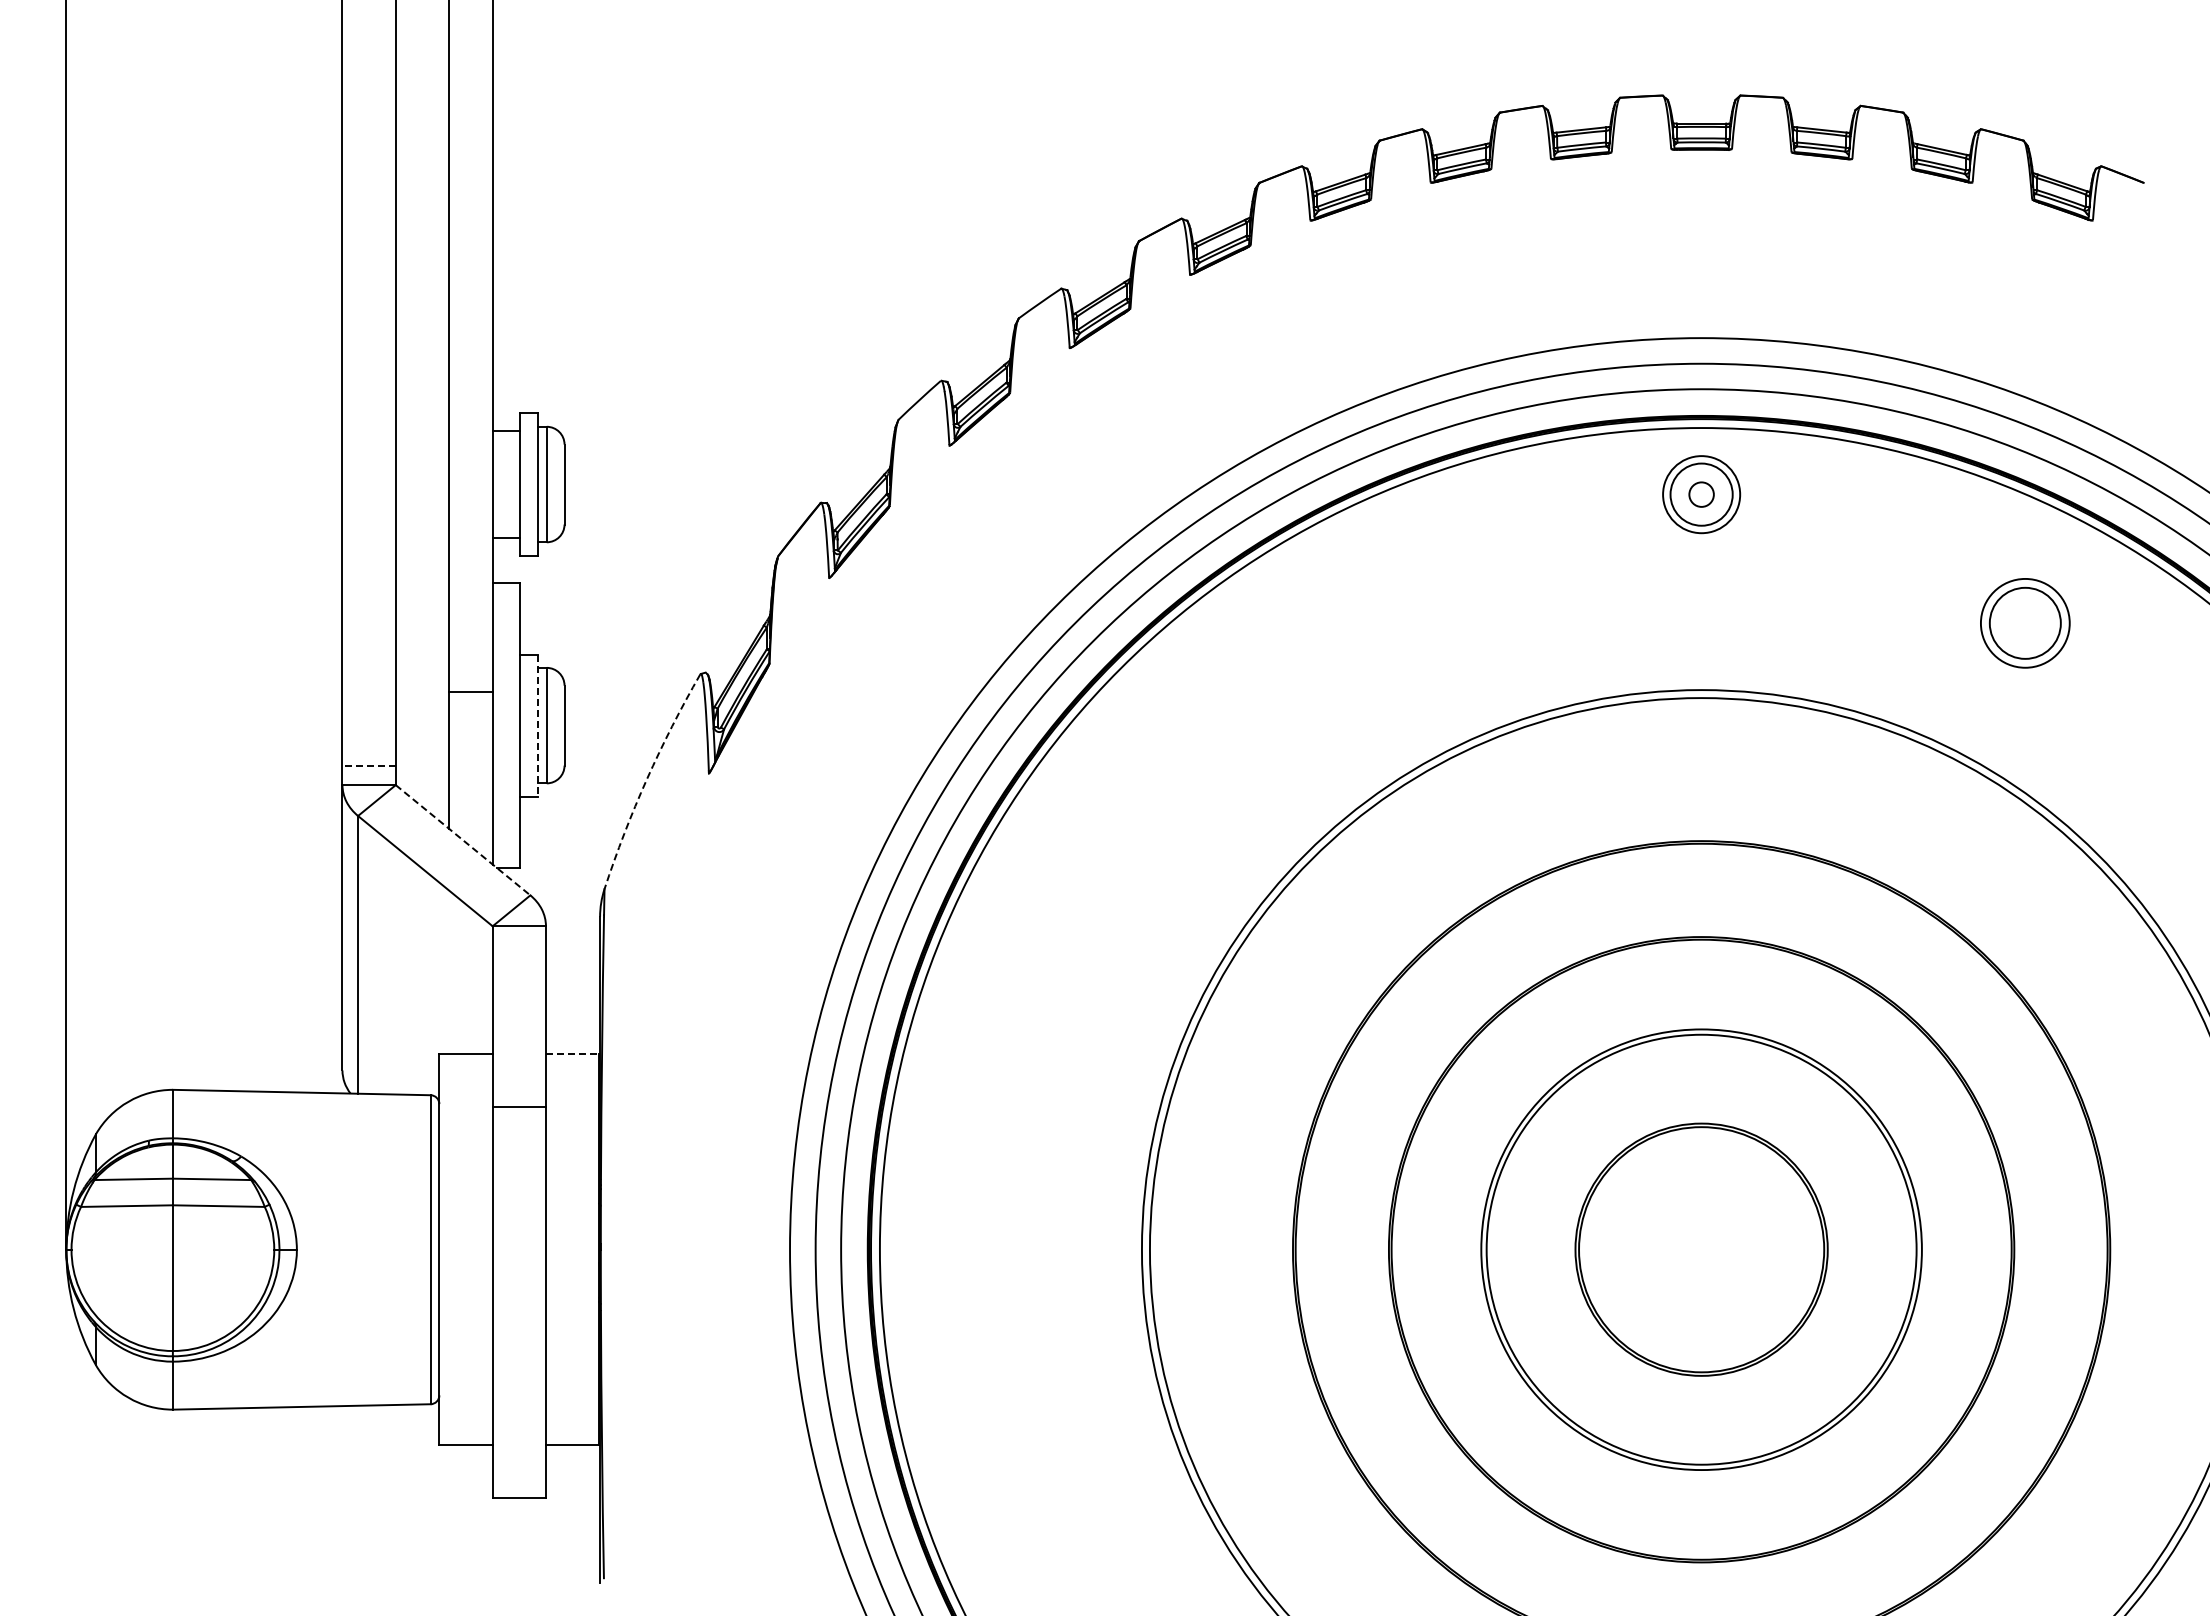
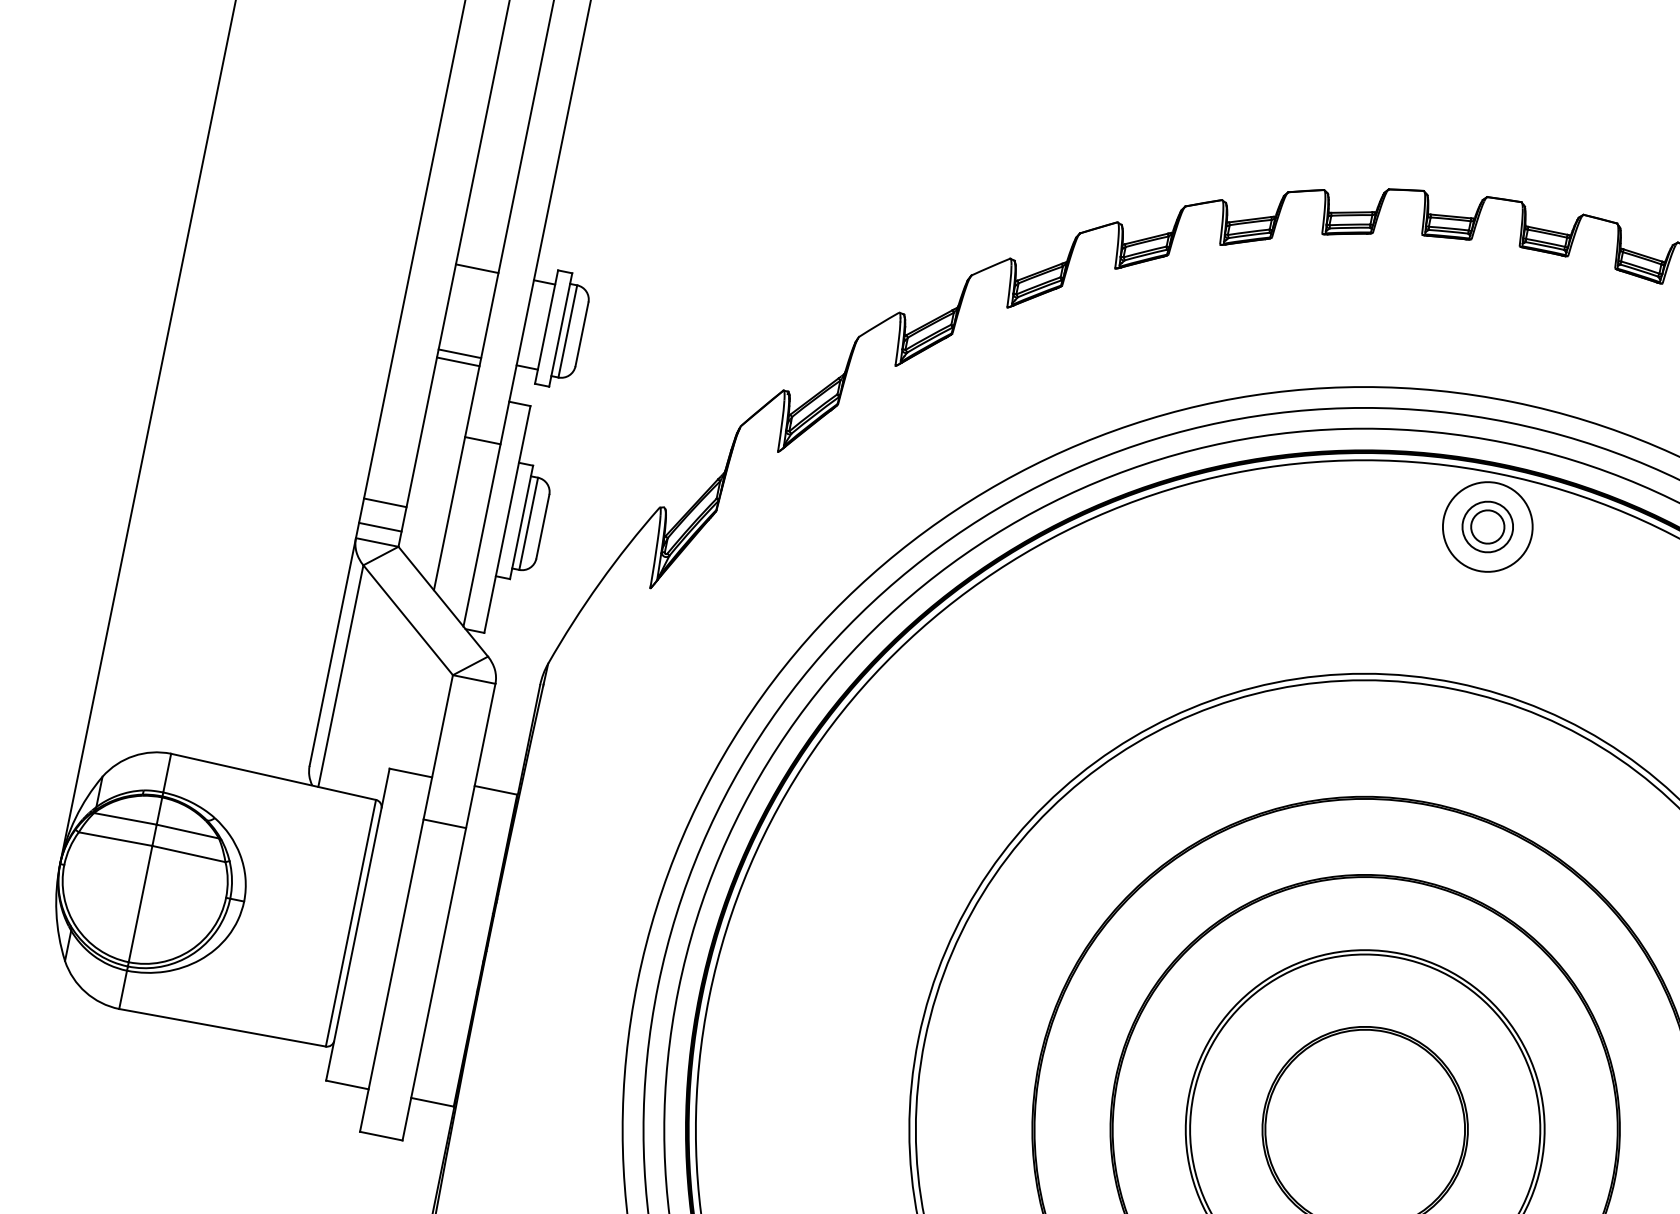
line: (422, 431) -> (477, 268), added
circle: (1701, 494) -> (1487, 526), size x1.43
circle: (1701, 494) -> (1487, 526), size x1.67
line: (422, 537) -> (460, 353), added
line: (422, 547) -> (458, 361), added
line: (471, 691) -> (483, 440), moved
line: (537, 726) -> (521, 523), dashed -> solid
line: (368, 735) -> (384, 502), added
line: (369, 766) -> (380, 527), dashed -> solid
arc: (646, 779) -> (599, 583), dashed -> solid
line: (463, 840) -> (443, 601), dashed -> solid
line: (572, 1054) -> (495, 790), dashed -> solid

